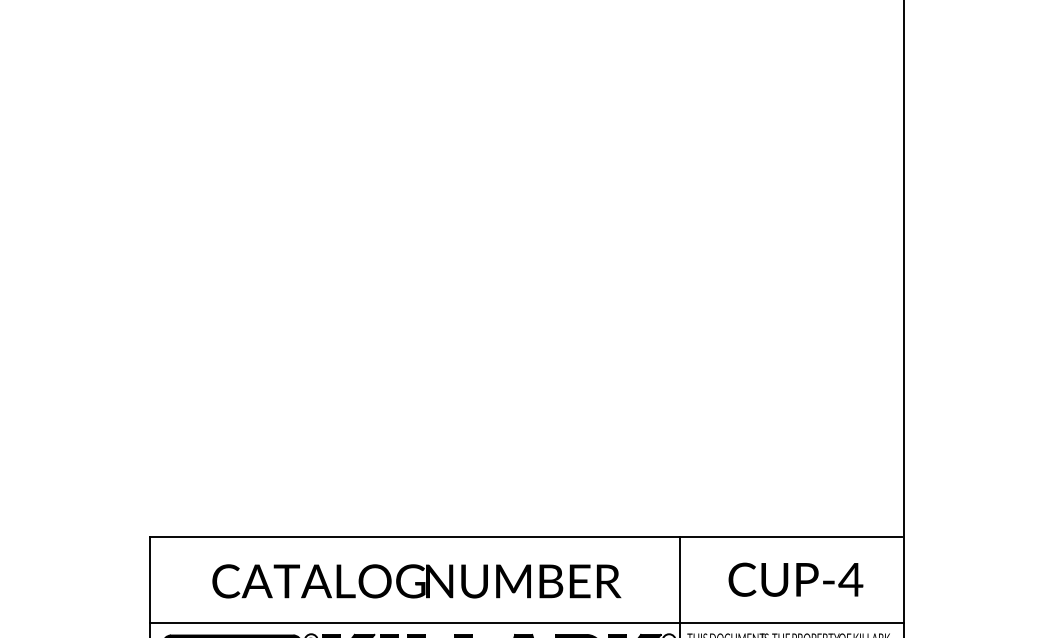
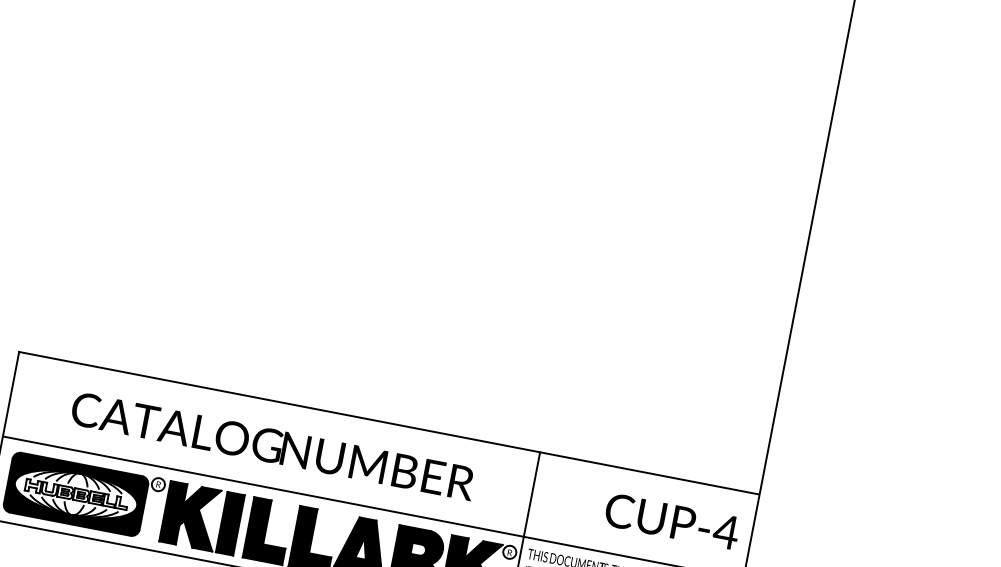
text: (795, 579) -> (671, 521), moved

